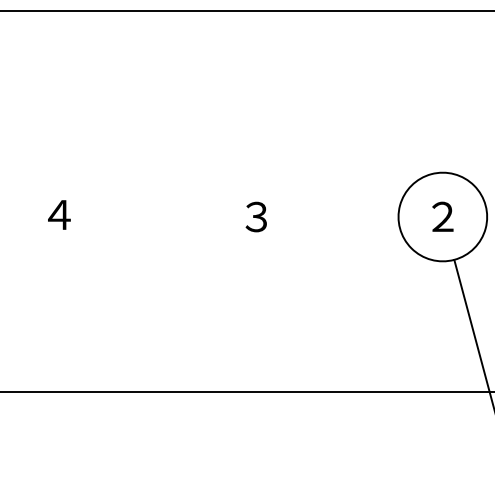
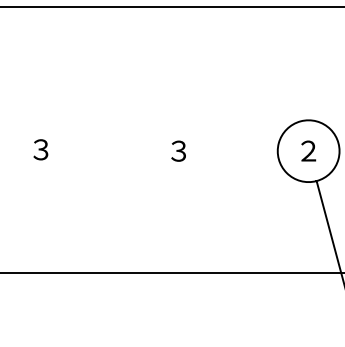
text: (59, 214) -> (41, 149), ４ -> ３

